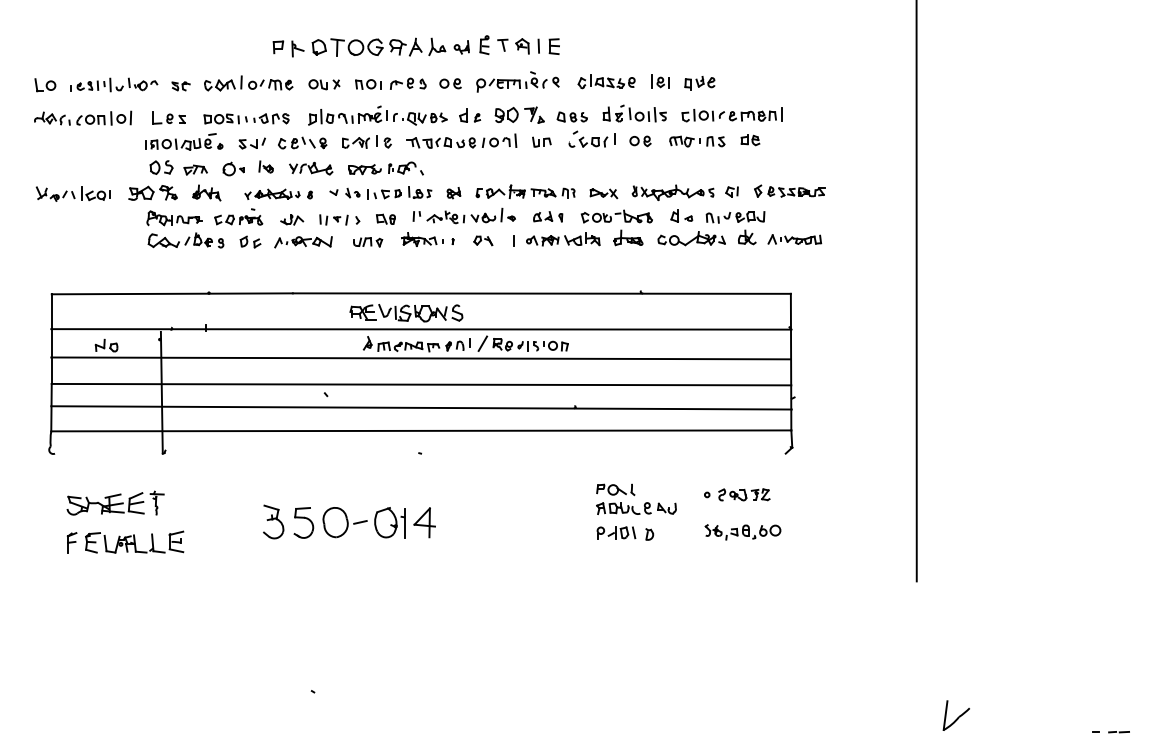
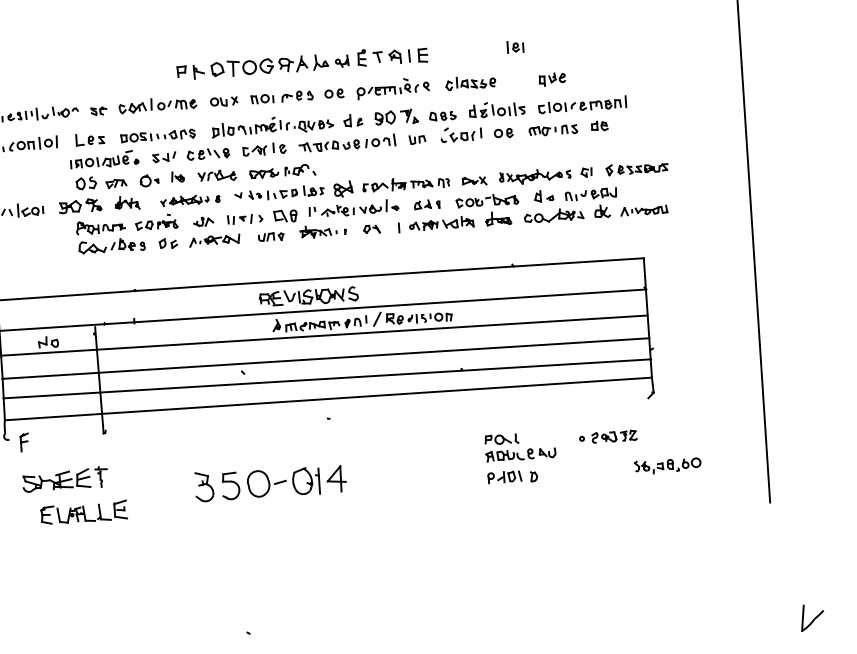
part: (660, 81) -> (515, 46), moved
part: (453, 193) -> (343, 189), size x1.6
part: (385, 218) -> (285, 215), size x1.4
part: (742, 532) -> (667, 466), moved
part: (71, 542) -> (24, 442), moved

